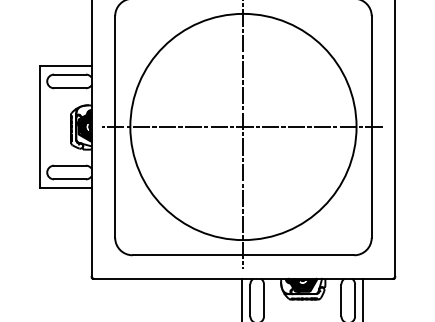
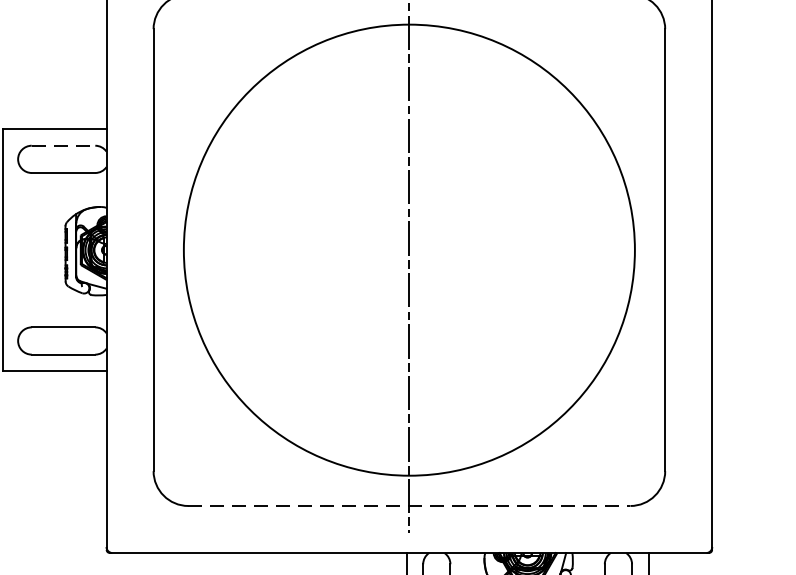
line: (70, 74) -> (64, 145), solid -> dashed
line: (242, 127) -> (407, 251), removed
line: (243, 255) -> (409, 506), solid -> dashed

